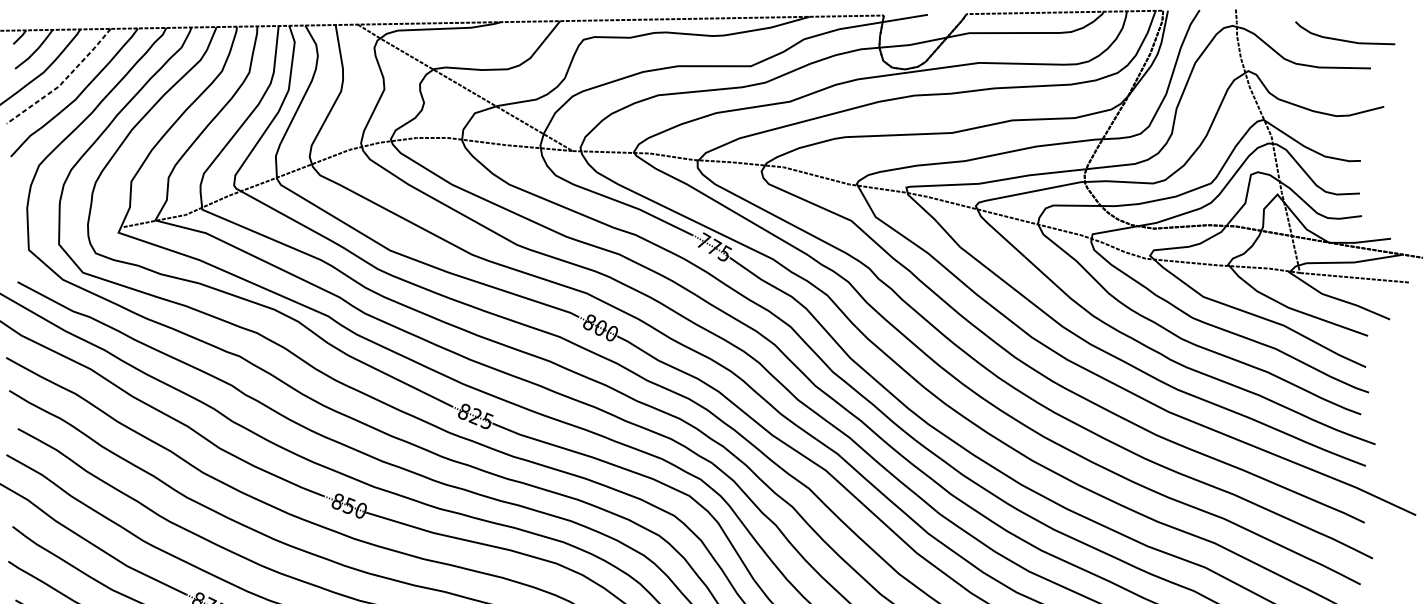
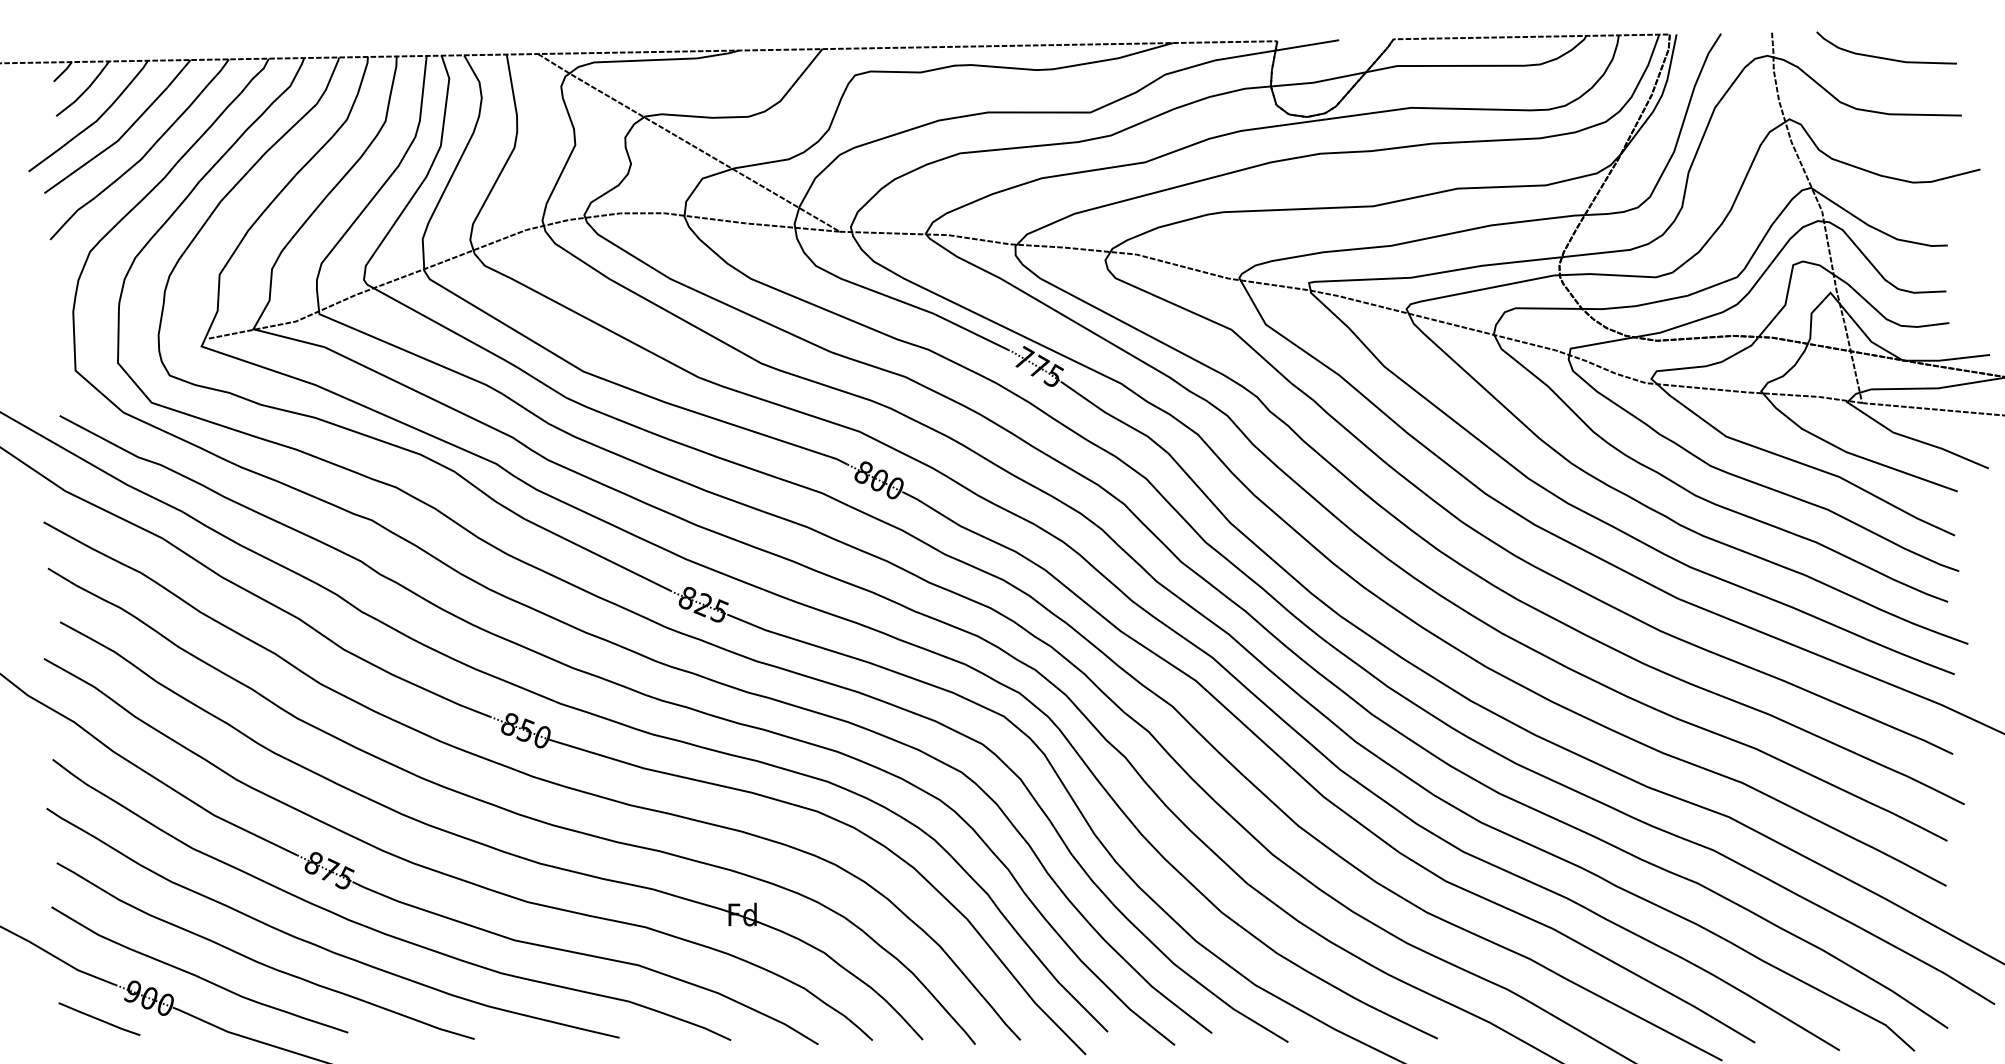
curve: (1344, 39) -> (1885, 57), moved
line: (62, 81) -> (123, 134), dashed -> solid

